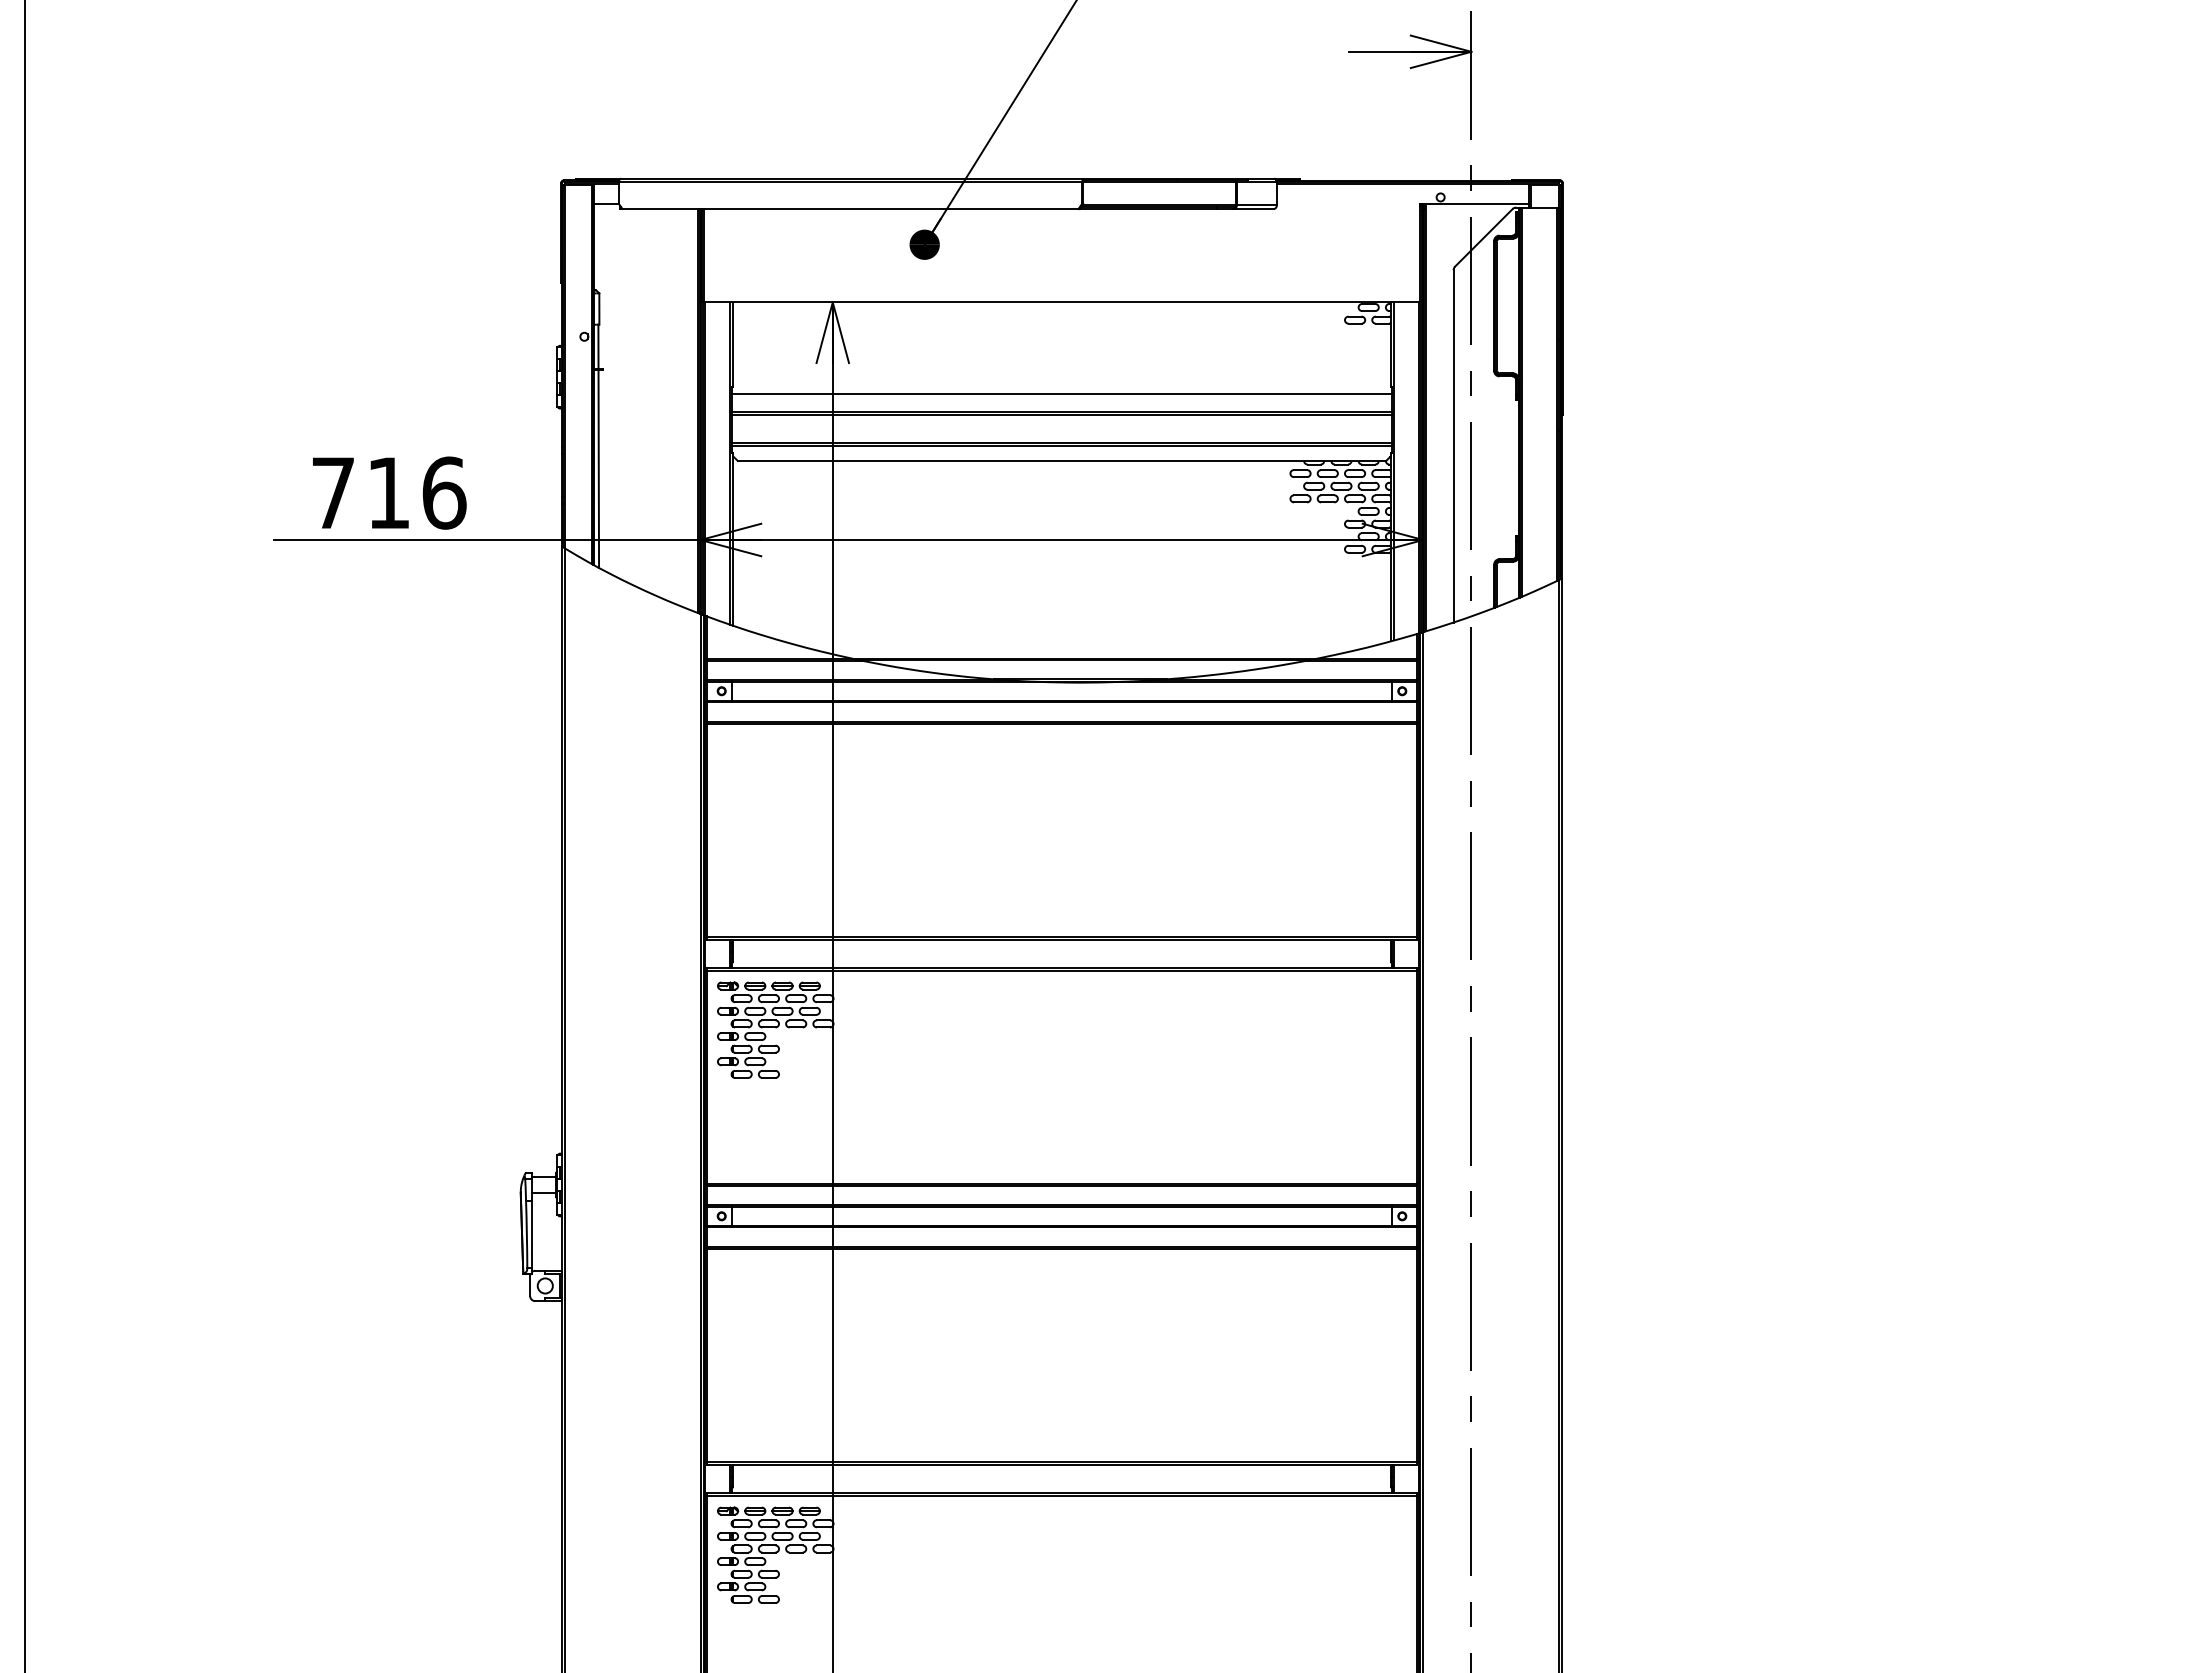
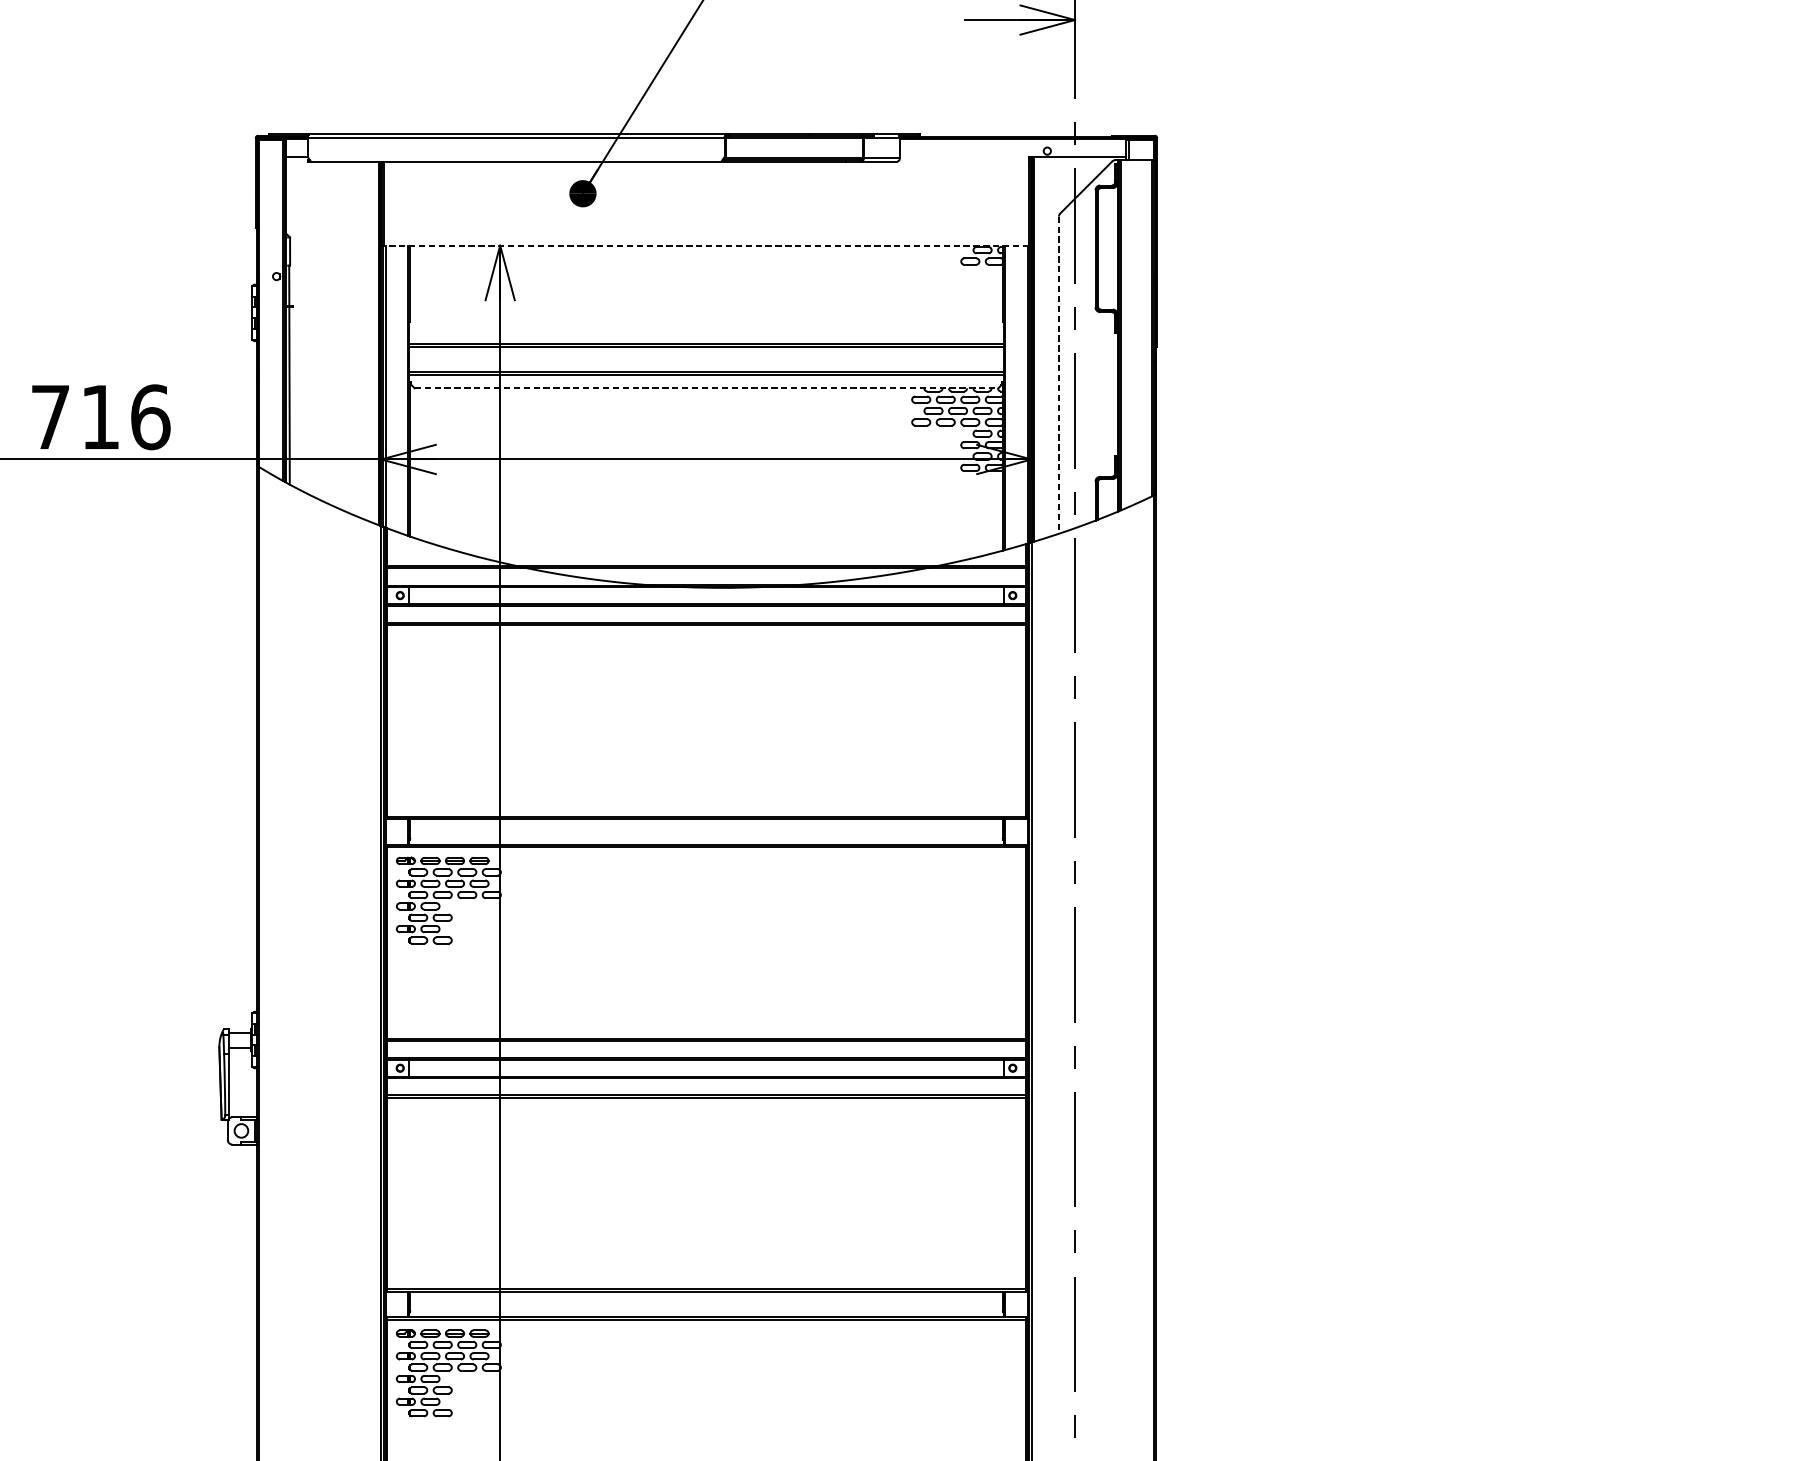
line: (1061, 302) -> (706, 245), solid -> dashed
line: (1061, 394) -> (706, 328), removed
line: (1453, 446) -> (1058, 375), solid -> dashed
line: (1062, 461) -> (706, 388), solid -> dashed

